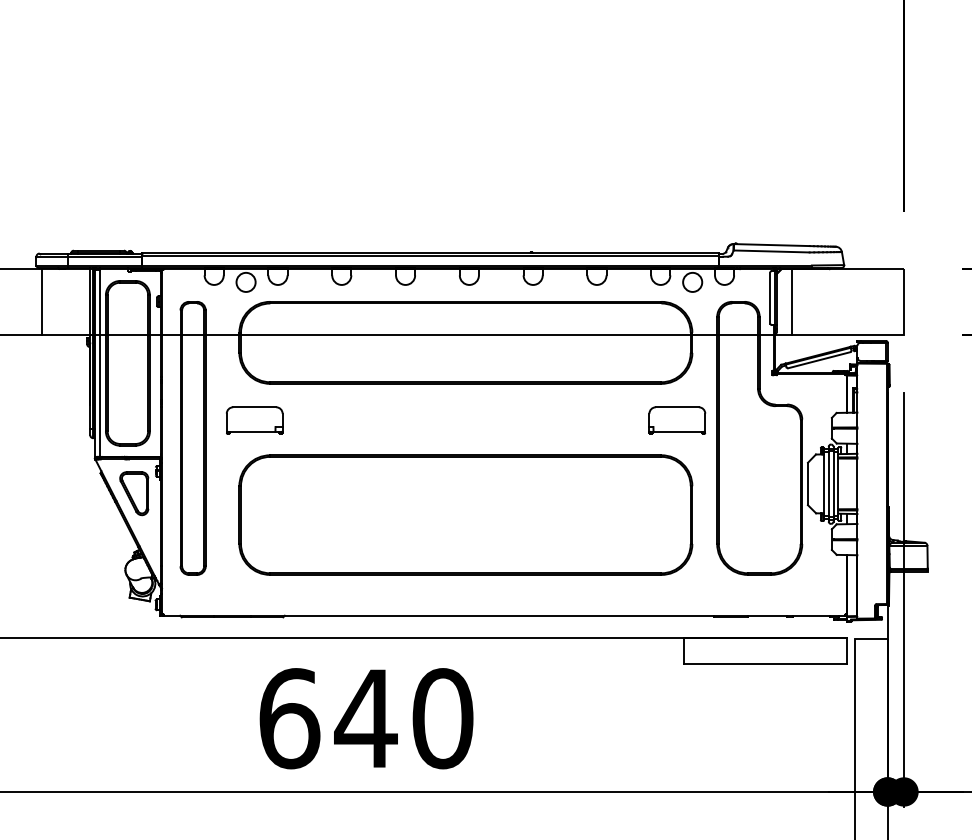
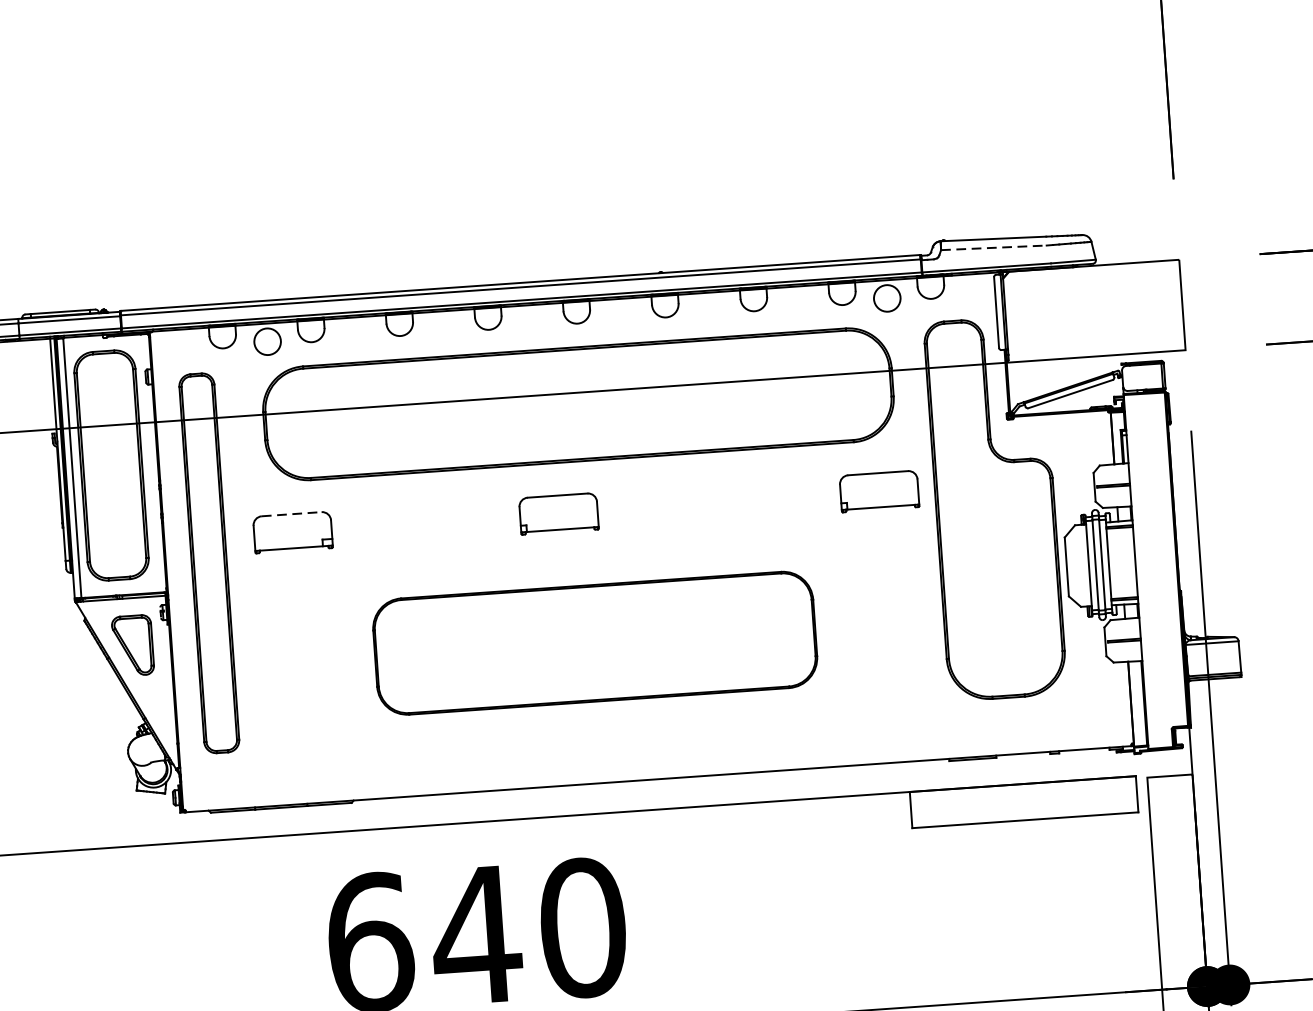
line: (771, 251) -> (993, 247), solid -> dashed
line: (791, 301) -> (1026, 315), removed
line: (254, 407) -> (291, 514), solid -> dashed
part: (446, 420) -> (559, 513), added
part: (465, 514) -> (594, 642), size x0.7

